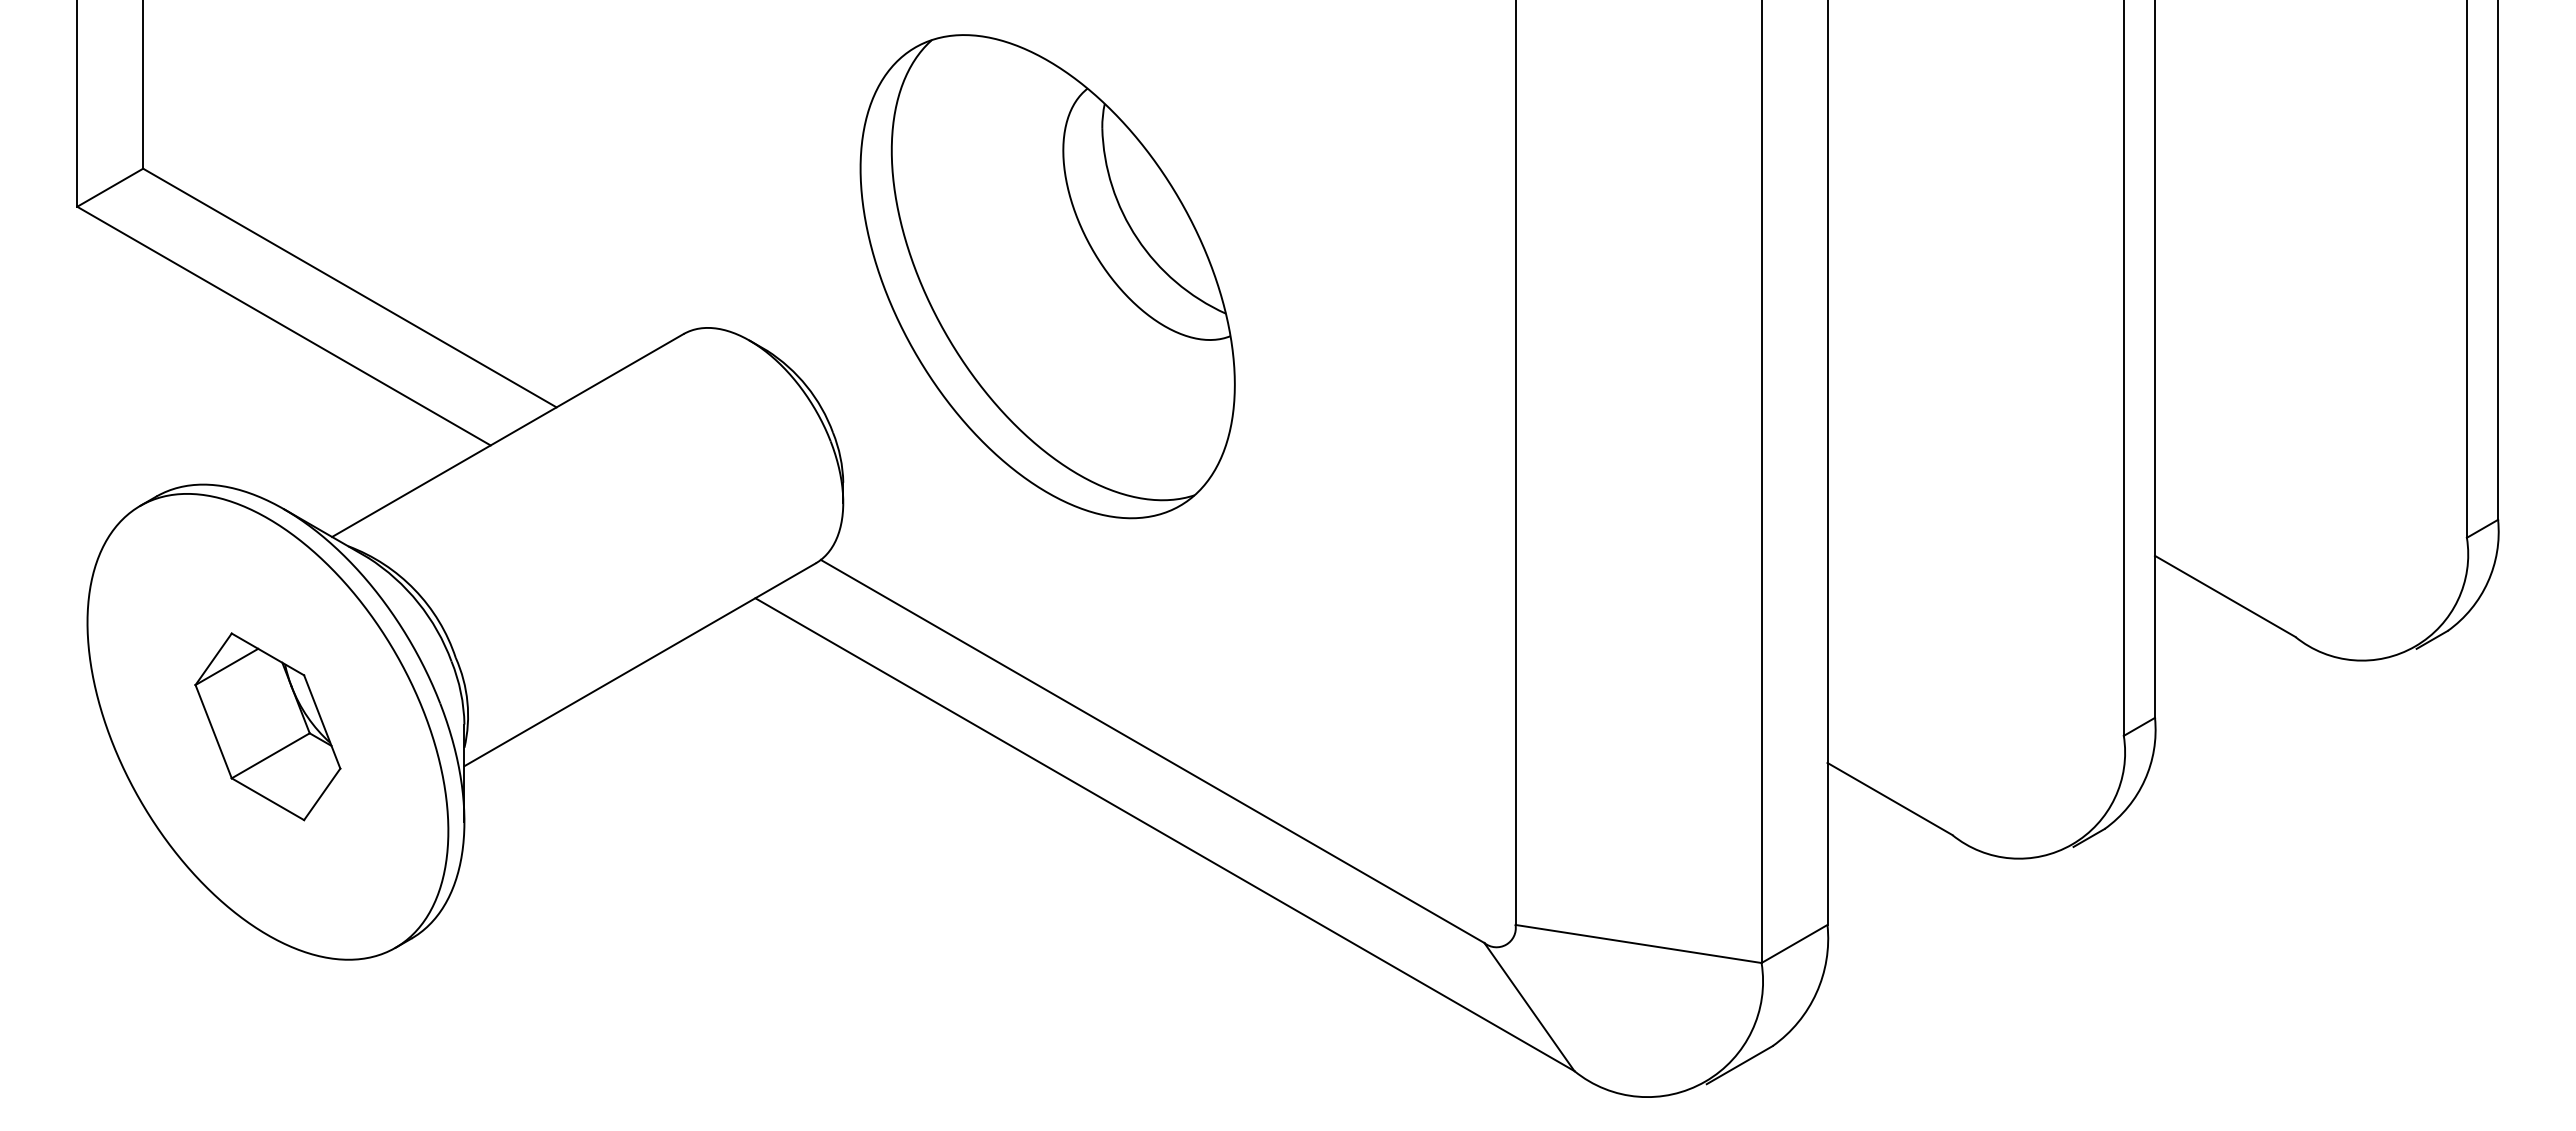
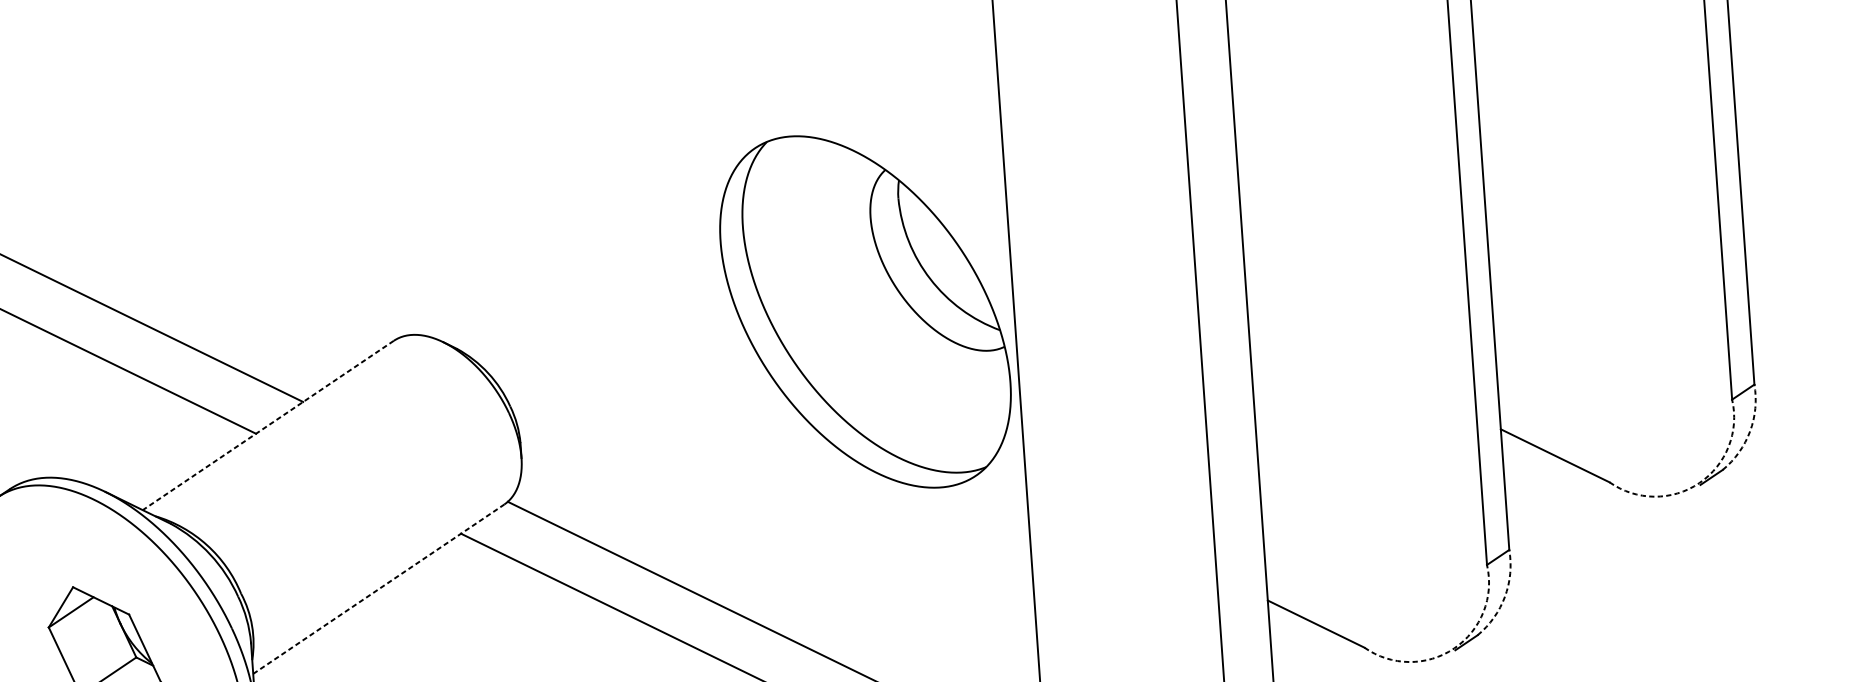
part: (1047, 276) -> (865, 311), moved
line: (507, 435) -> (268, 425), solid -> dashed
arc: (2487, 582) -> (1749, 431), solid -> dashed
arc: (2415, 646) -> (1699, 483), solid -> dashed
line: (640, 664) -> (378, 589), solid -> dashed
arc: (2144, 780) -> (1504, 597), solid -> dashed
arc: (2072, 844) -> (1454, 648), solid -> dashed

